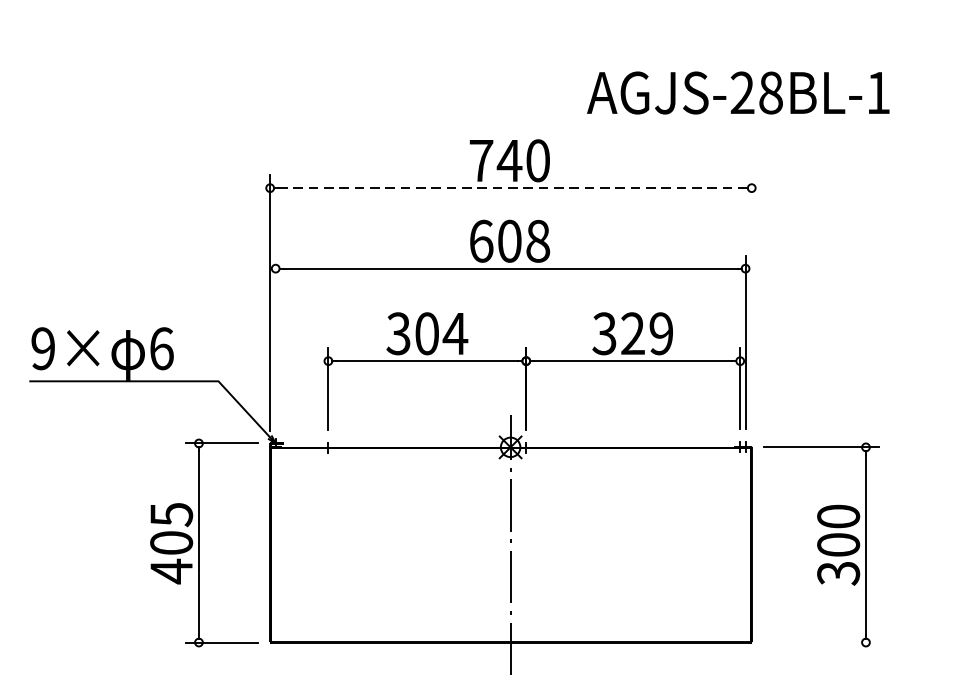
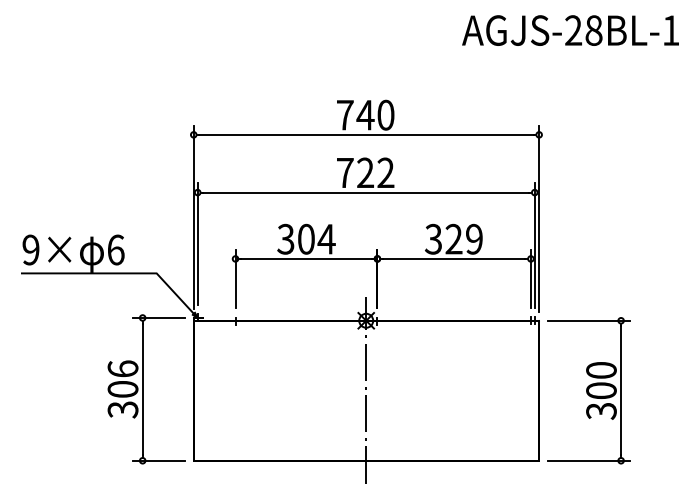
text: (738, 92) -> (570, 30), moved
line: (511, 187) -> (366, 134), dashed -> solid
text: (509, 240) -> (365, 172), 608 -> 722
line: (752, 304) -> (539, 218), added
line: (275, 341) -> (197, 244), added
text: (170, 543) -> (122, 389), 405 -> 306
line: (821, 642) -> (589, 460), added

